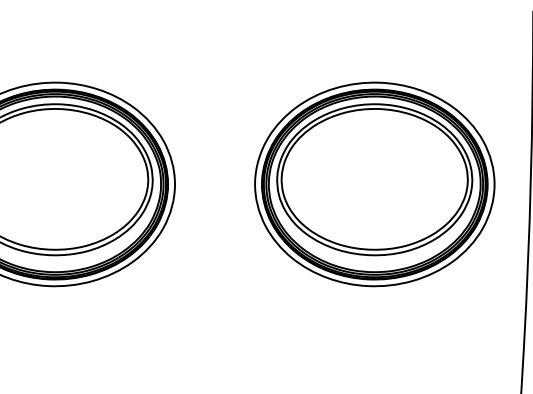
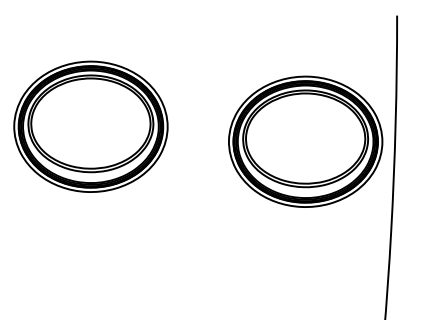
part: (374, 183) -> (305, 141), moved

